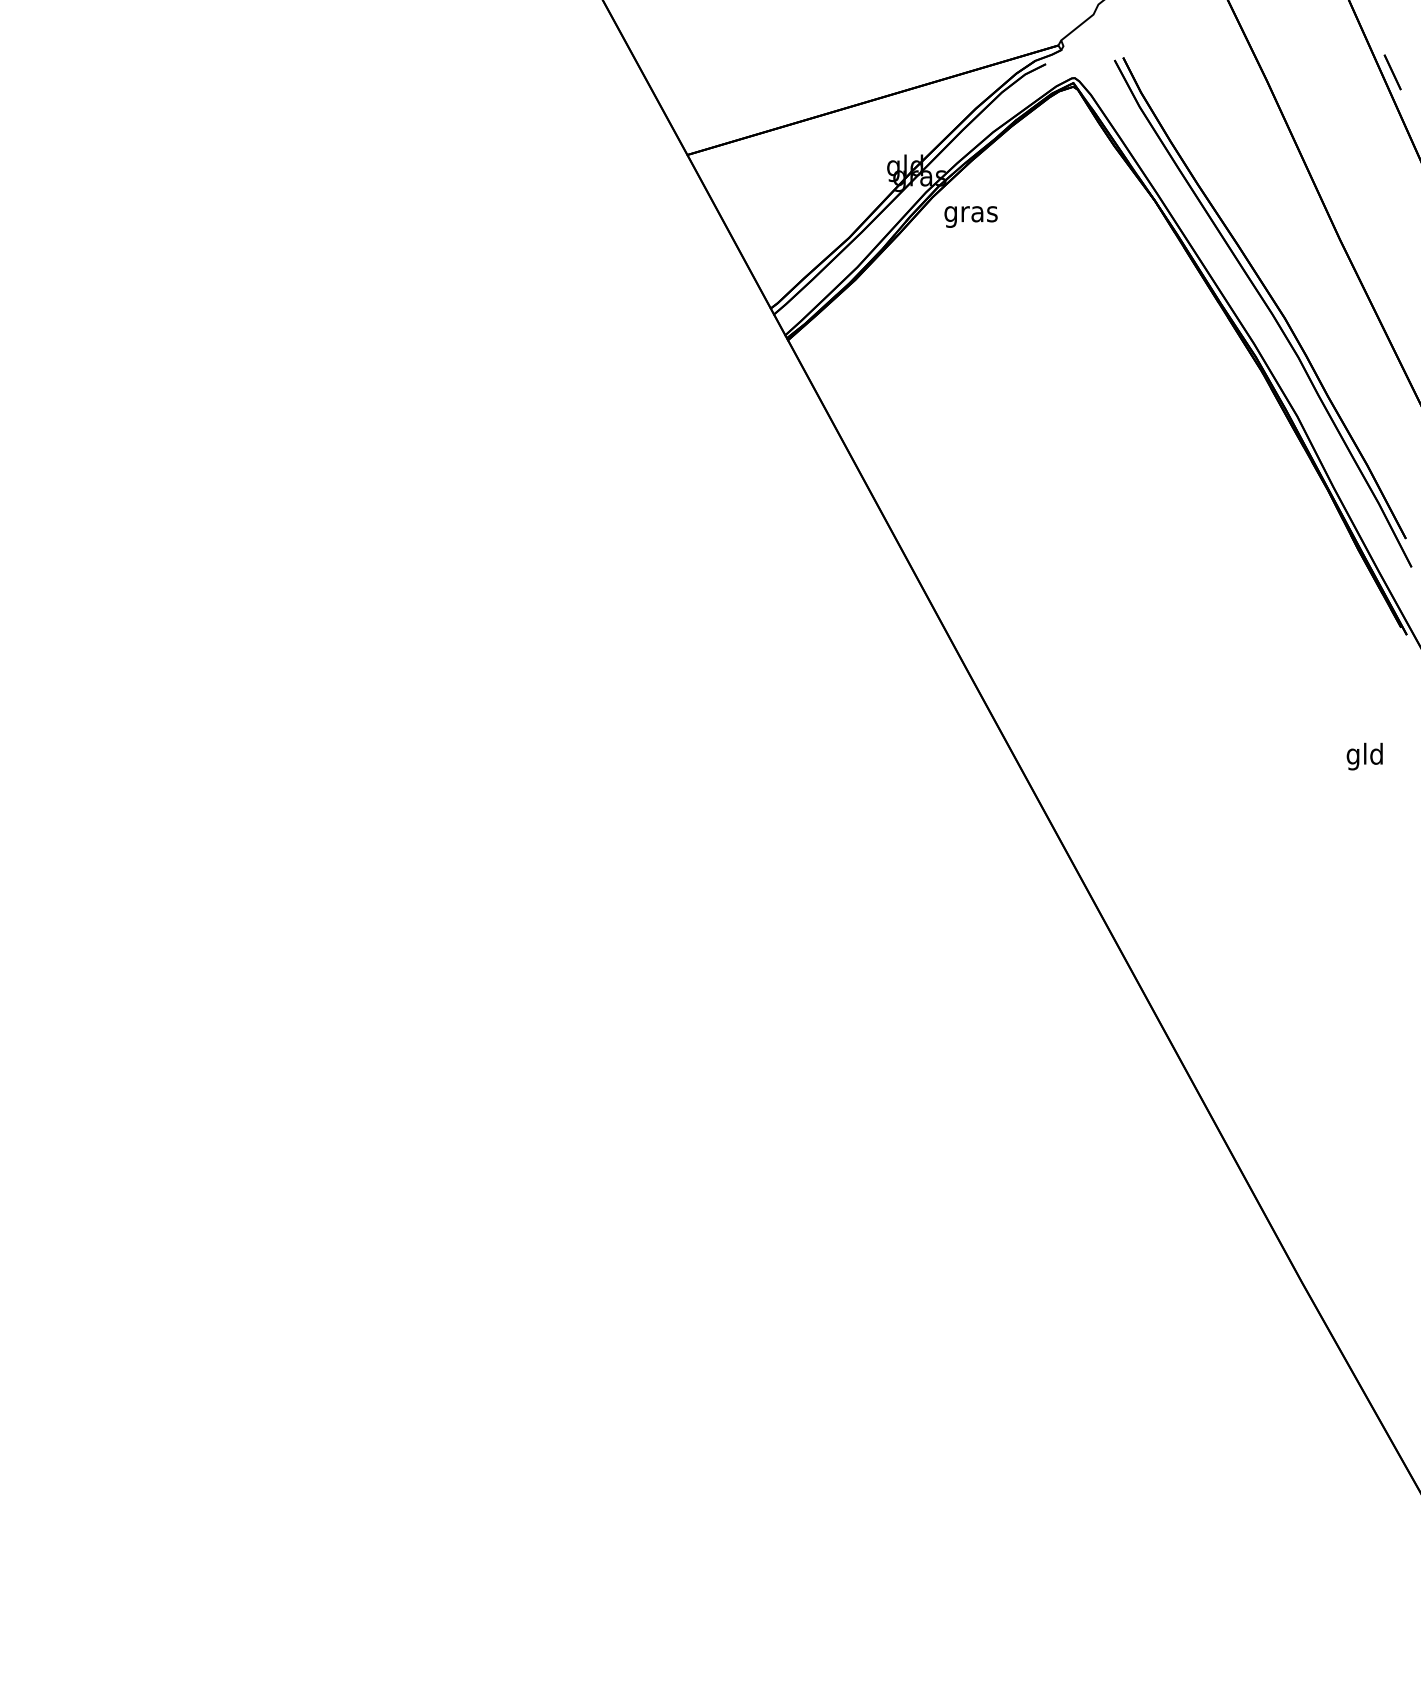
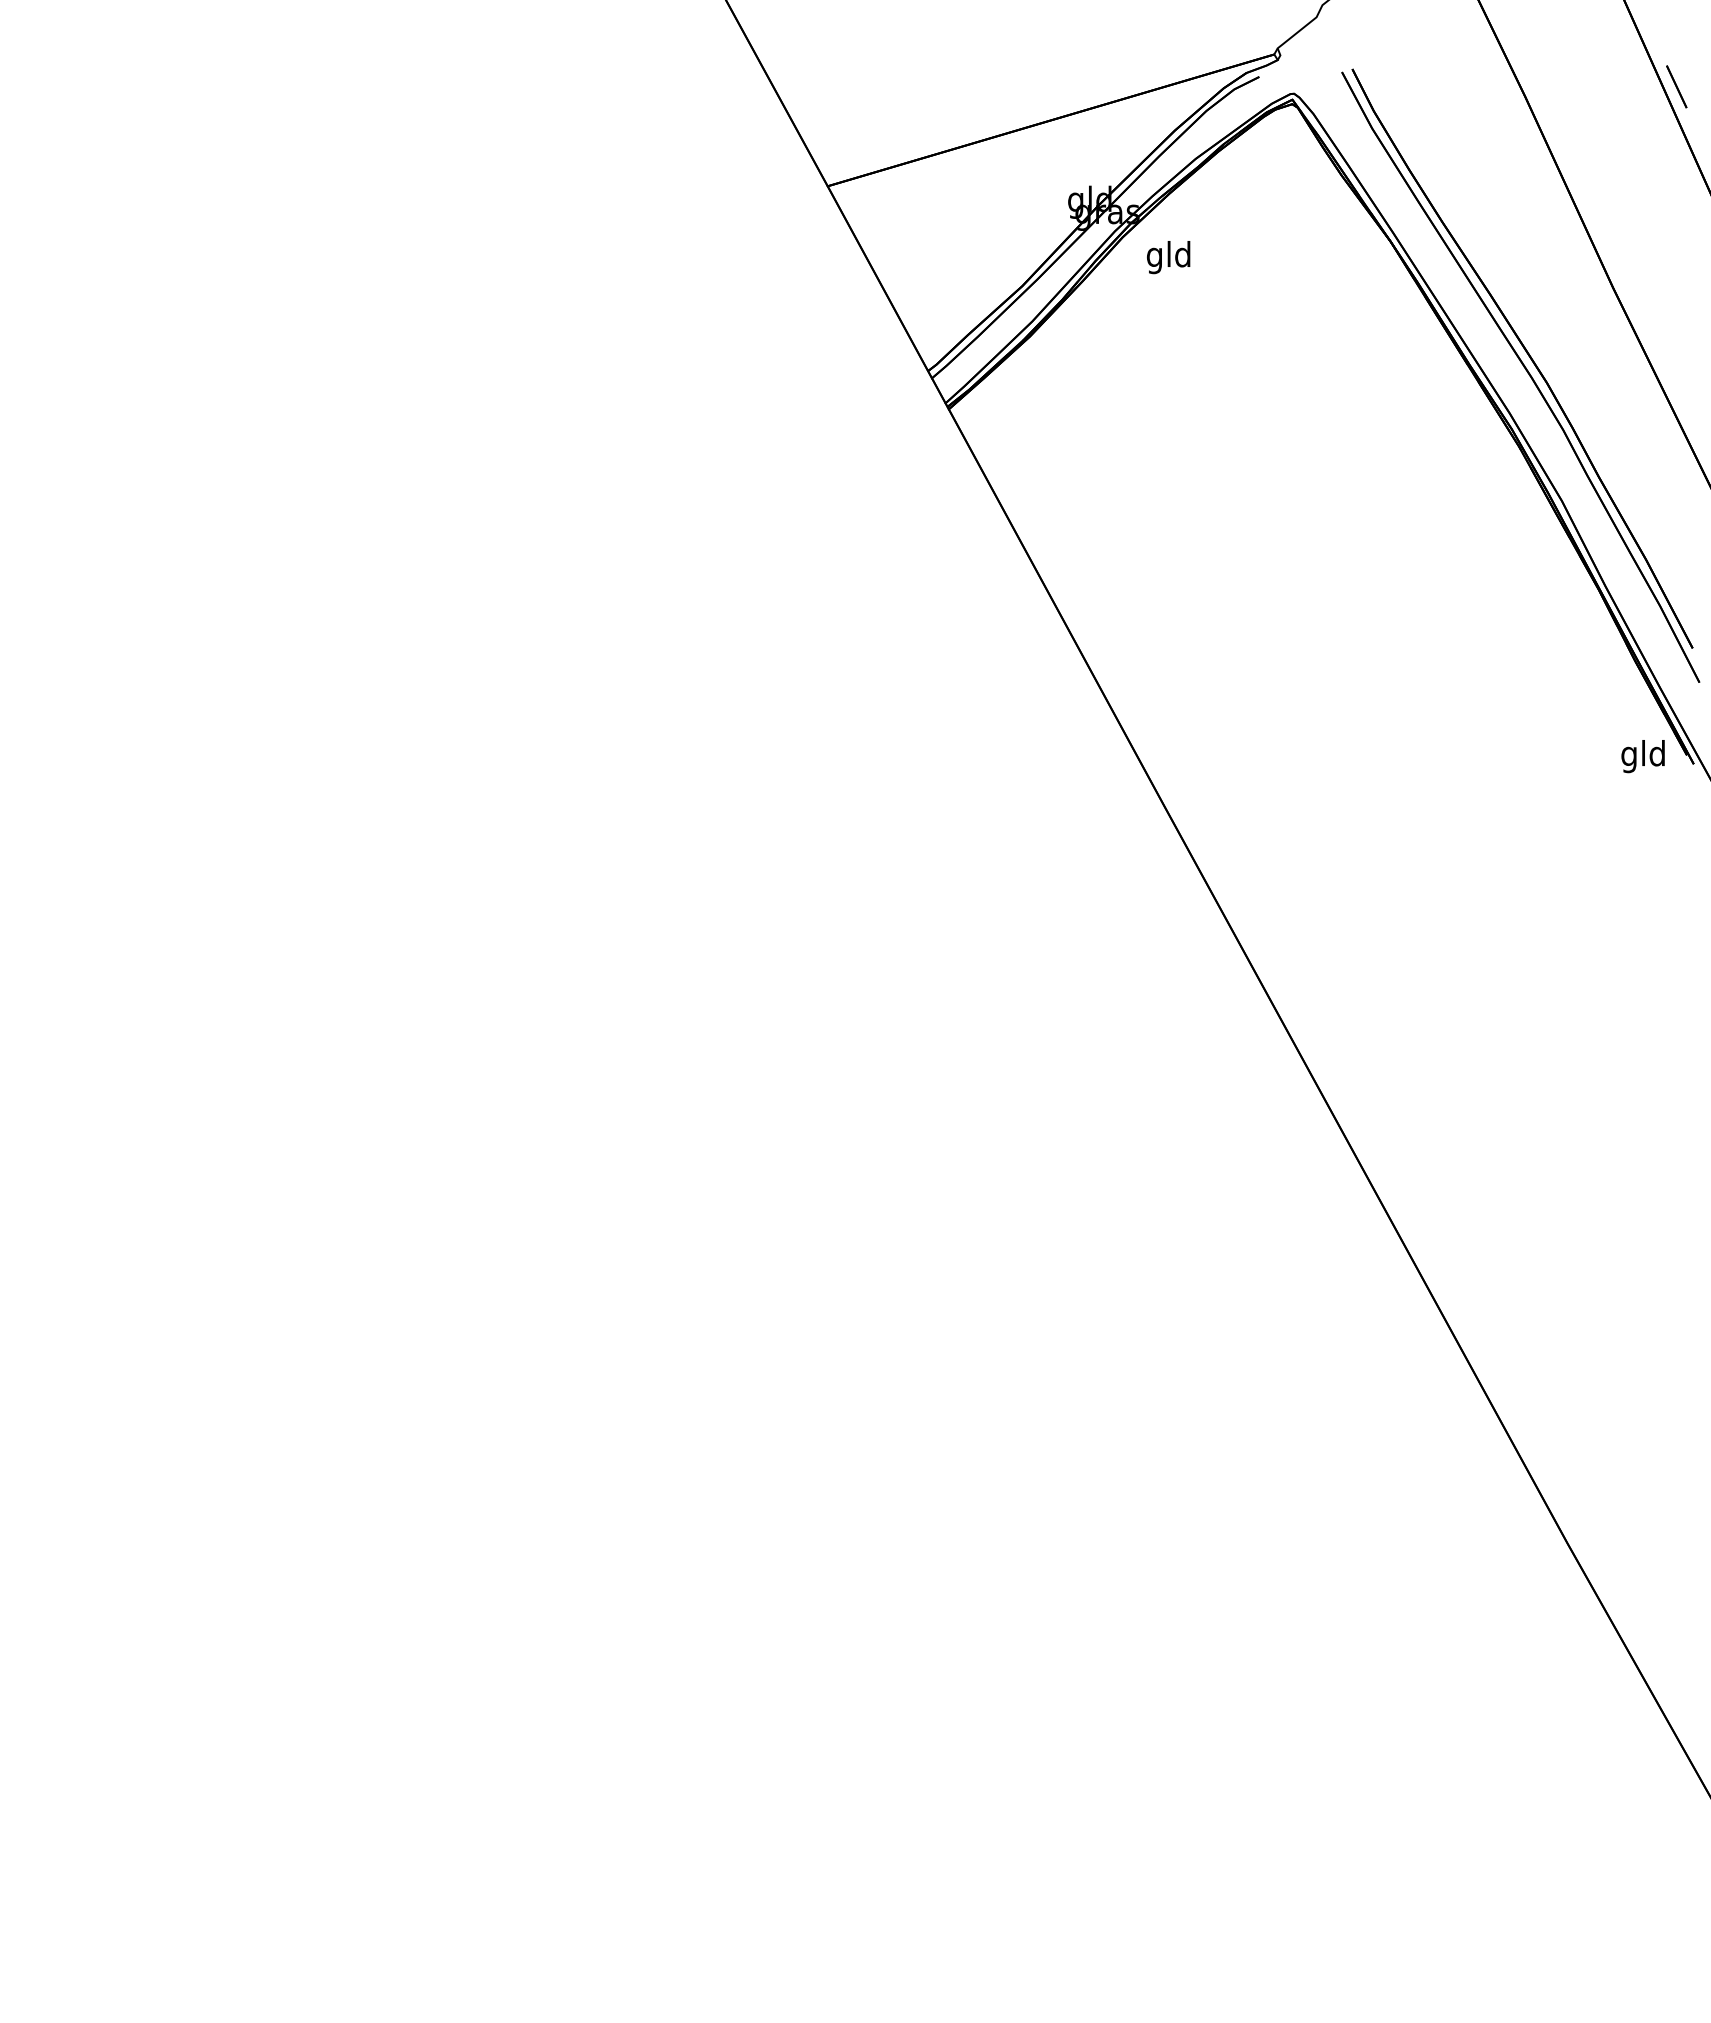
text: (971, 214) -> (1169, 257), gras -> gld
text: (1364, 756) -> (1642, 756), moved

